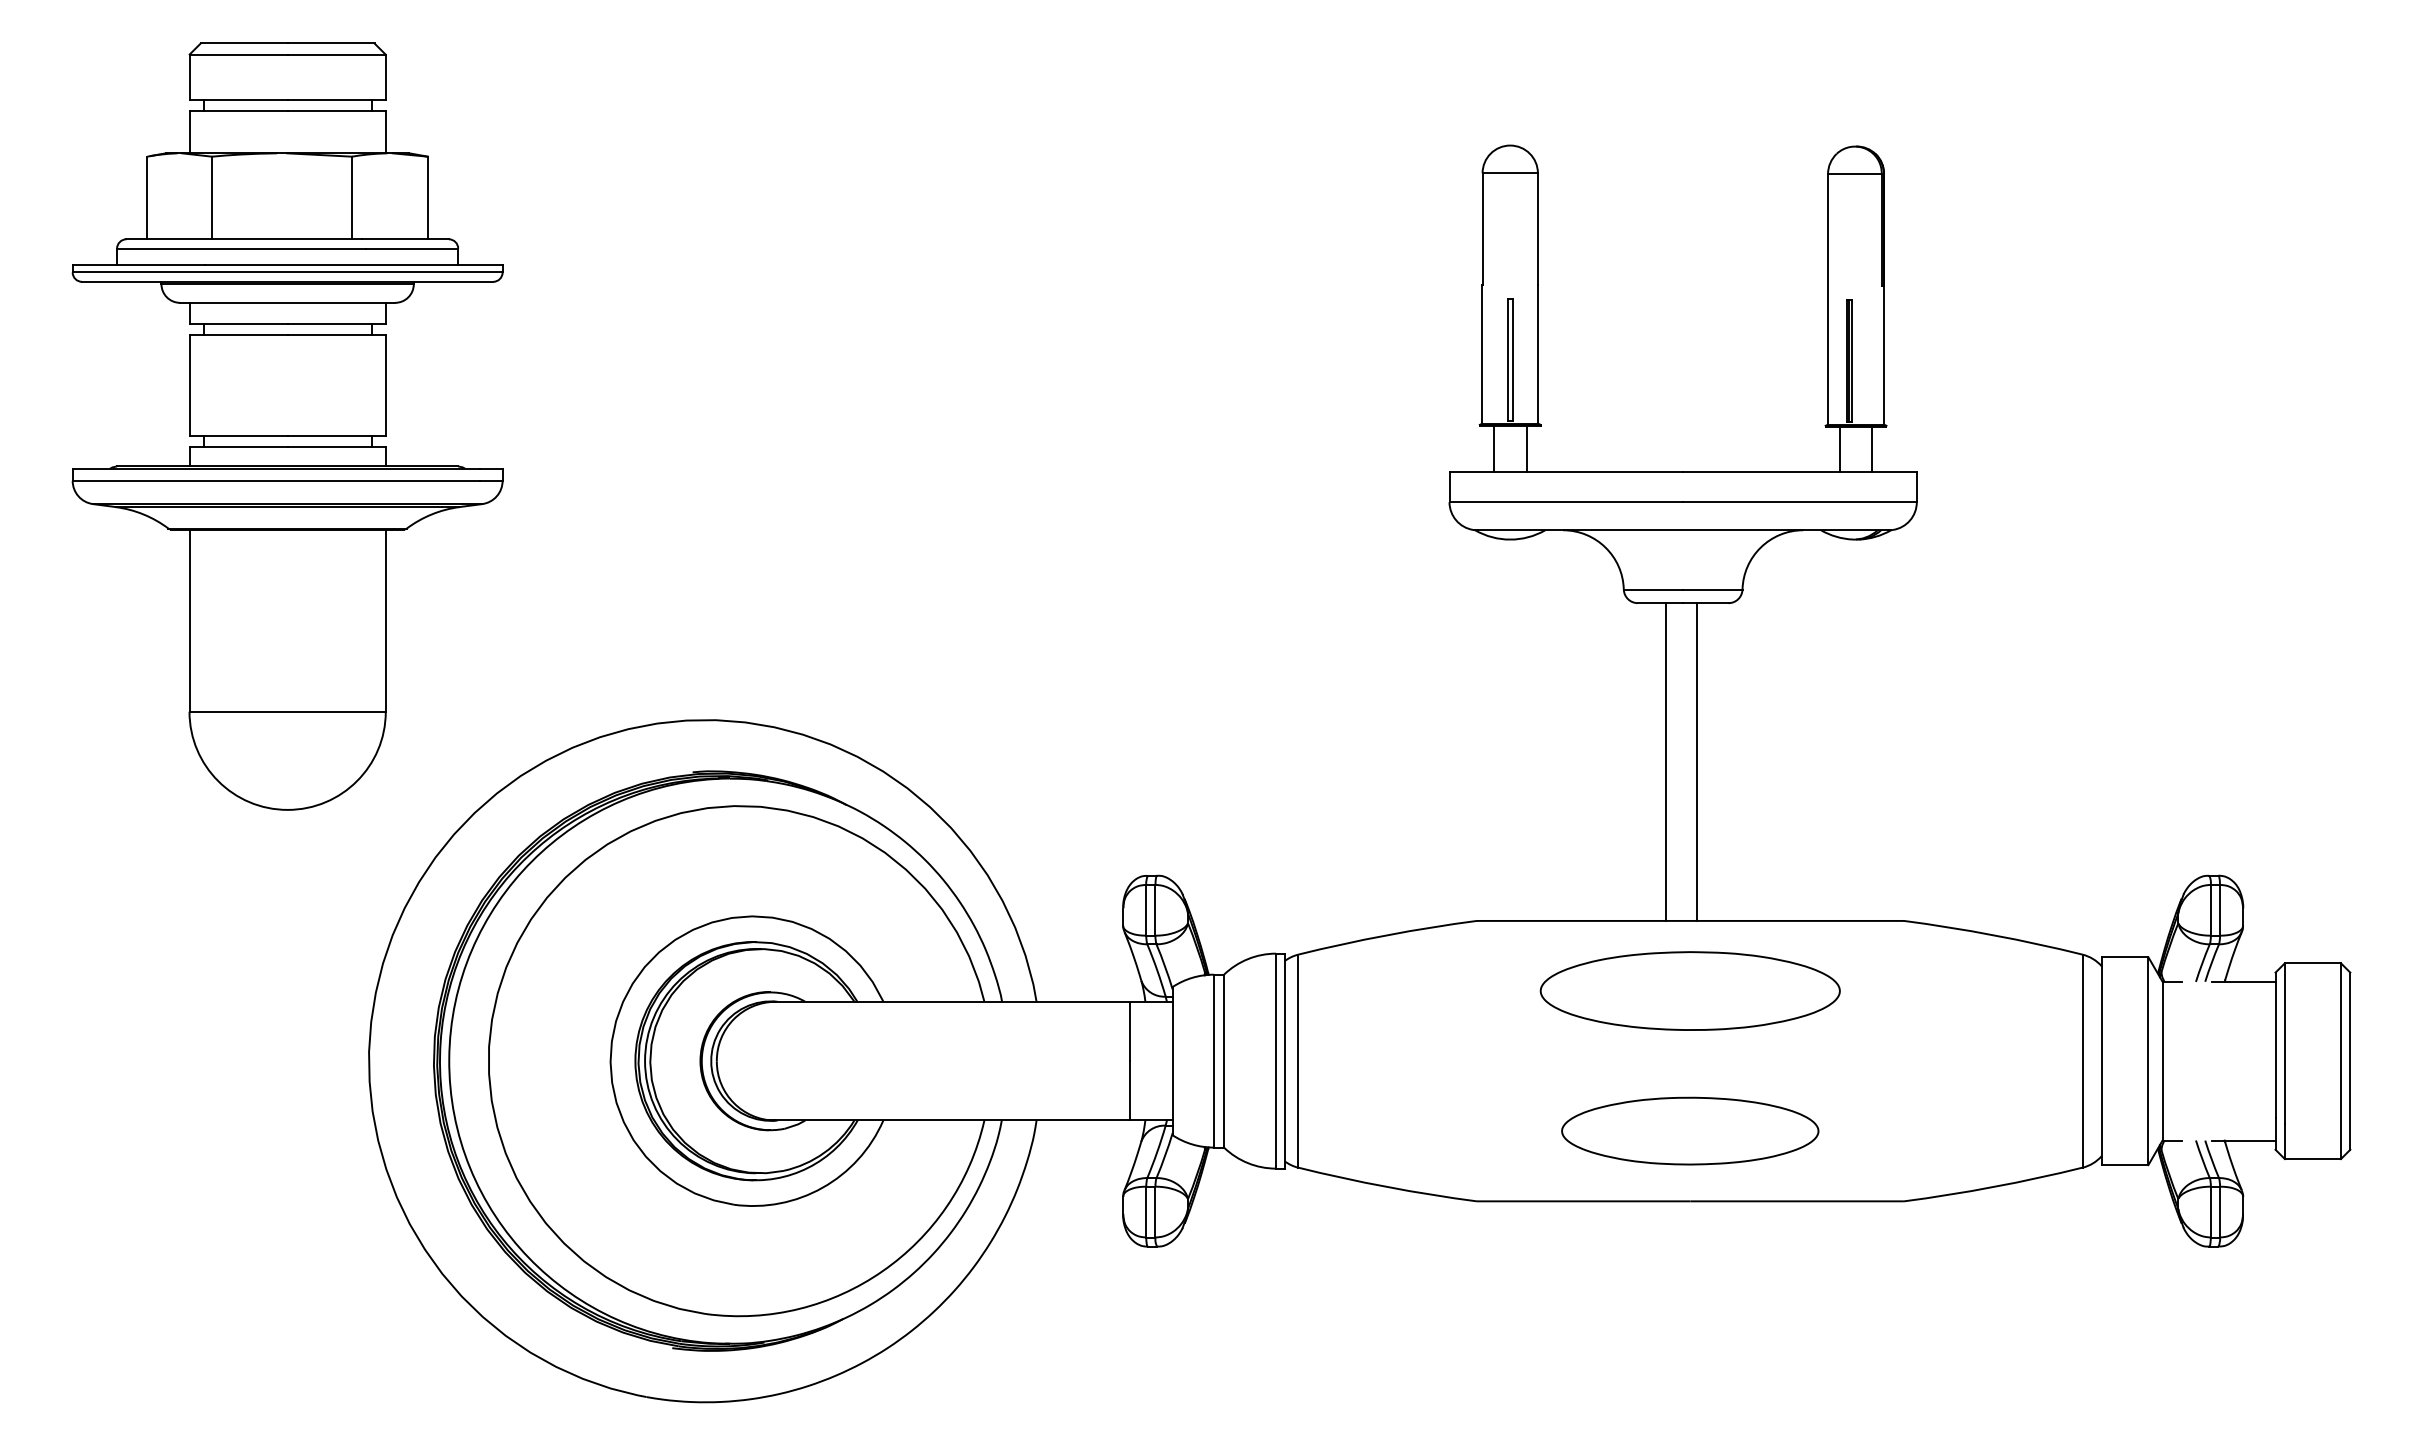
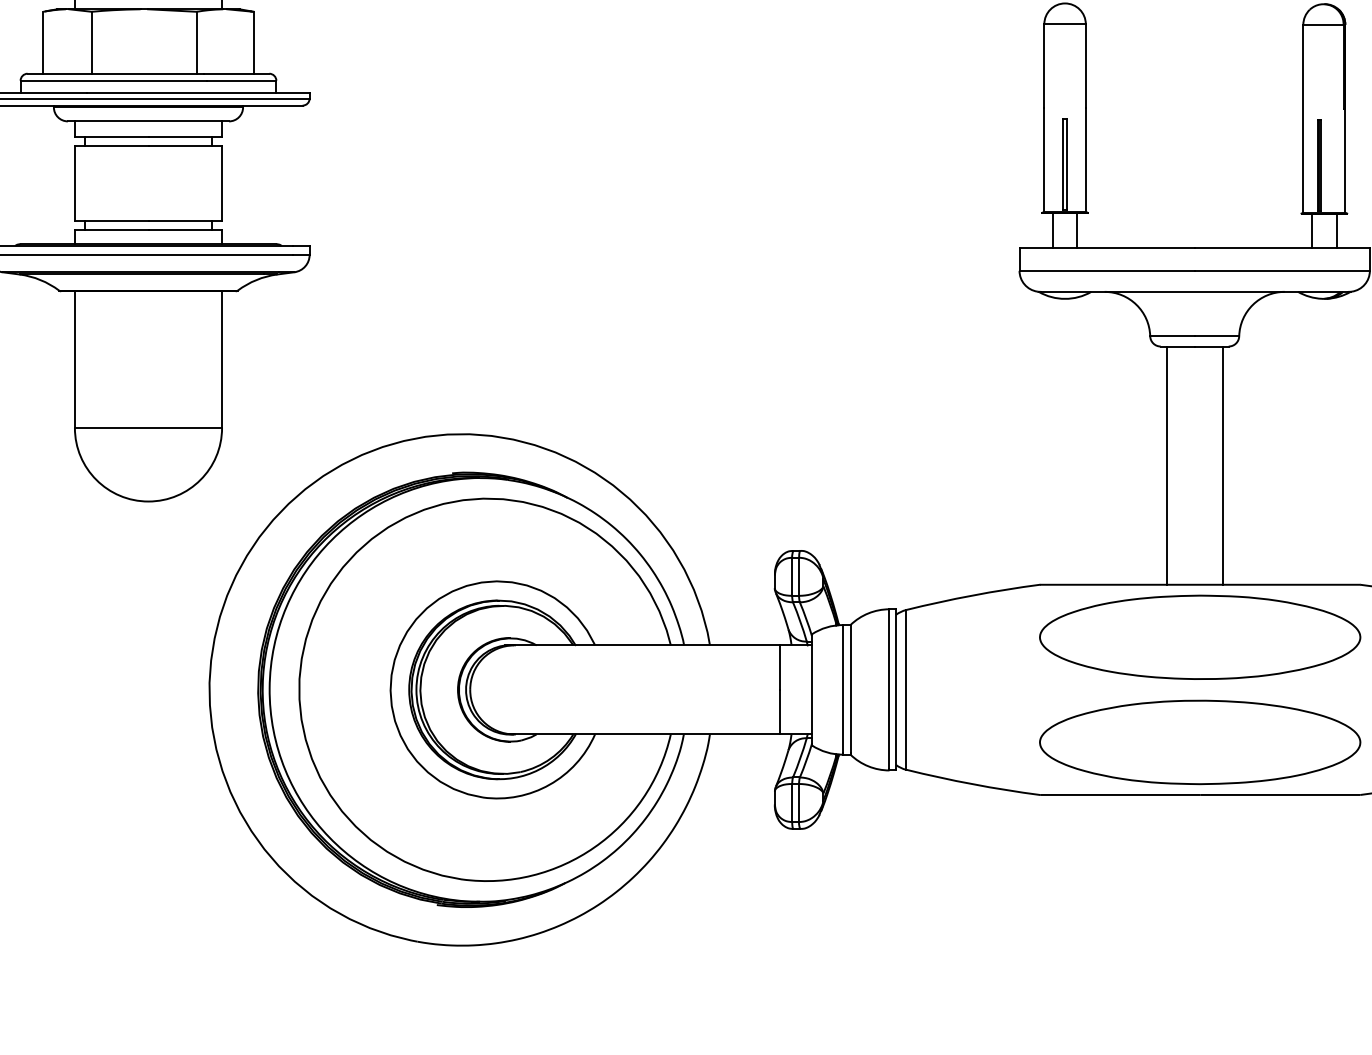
line: (1665, 761) -> (1222, 465), moved
line: (1696, 761) -> (1166, 465), moved
part: (1689, 990) -> (1199, 636), size x1.43
part: (1689, 1130) -> (1199, 741), size x1.67

